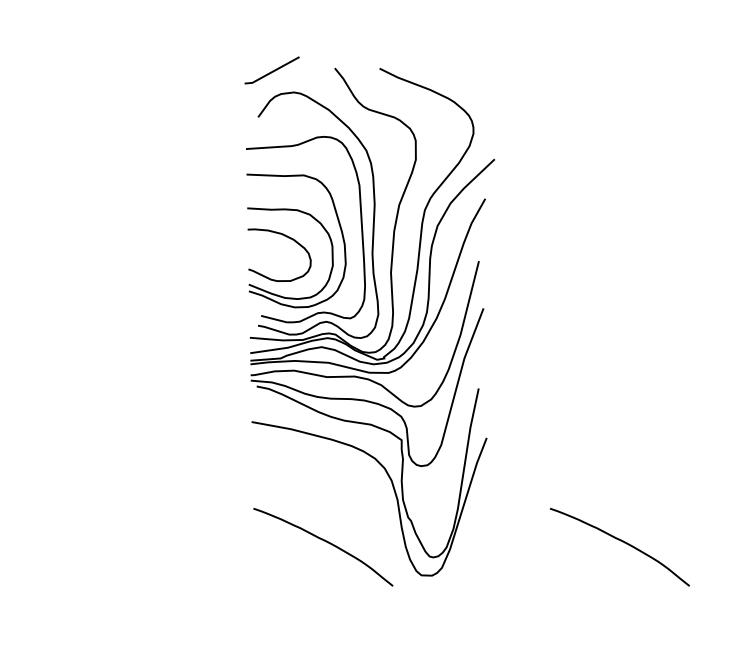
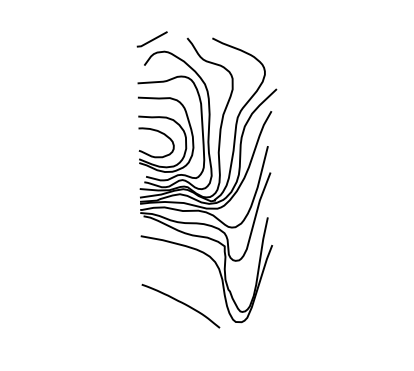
part: (619, 547) -> (346, 306), removed

